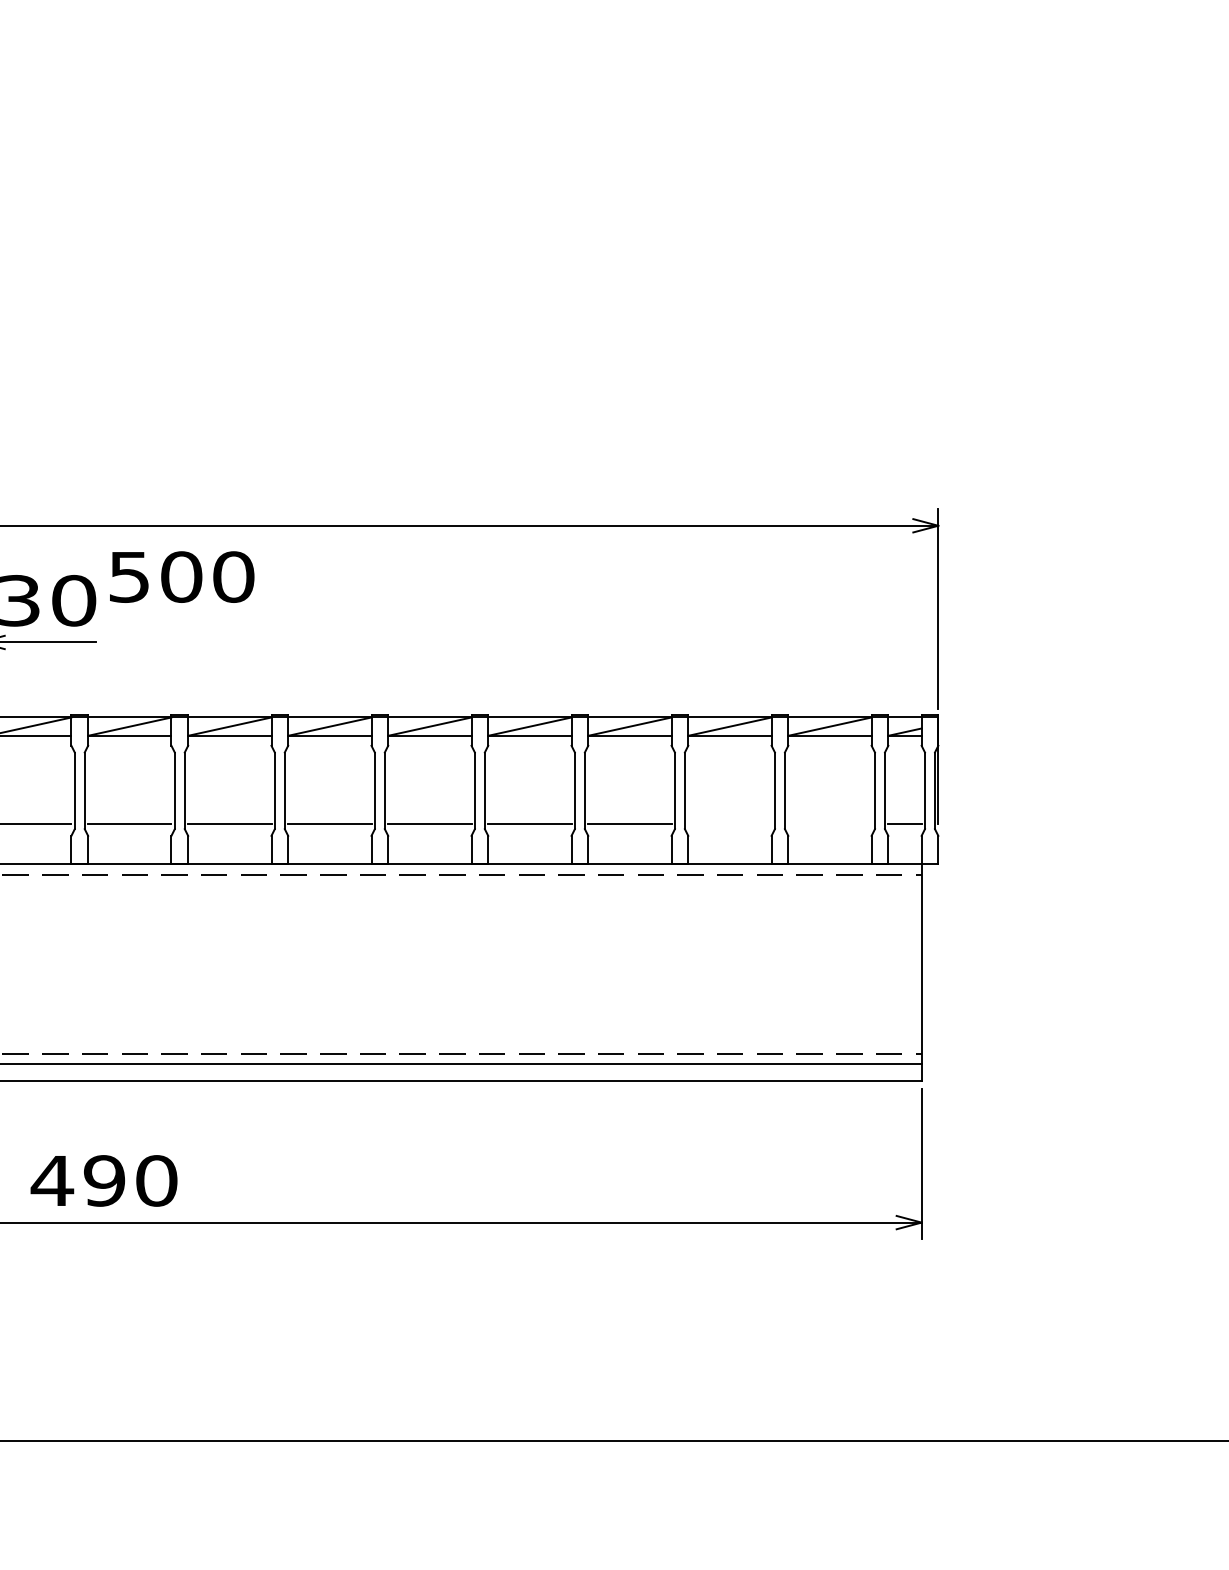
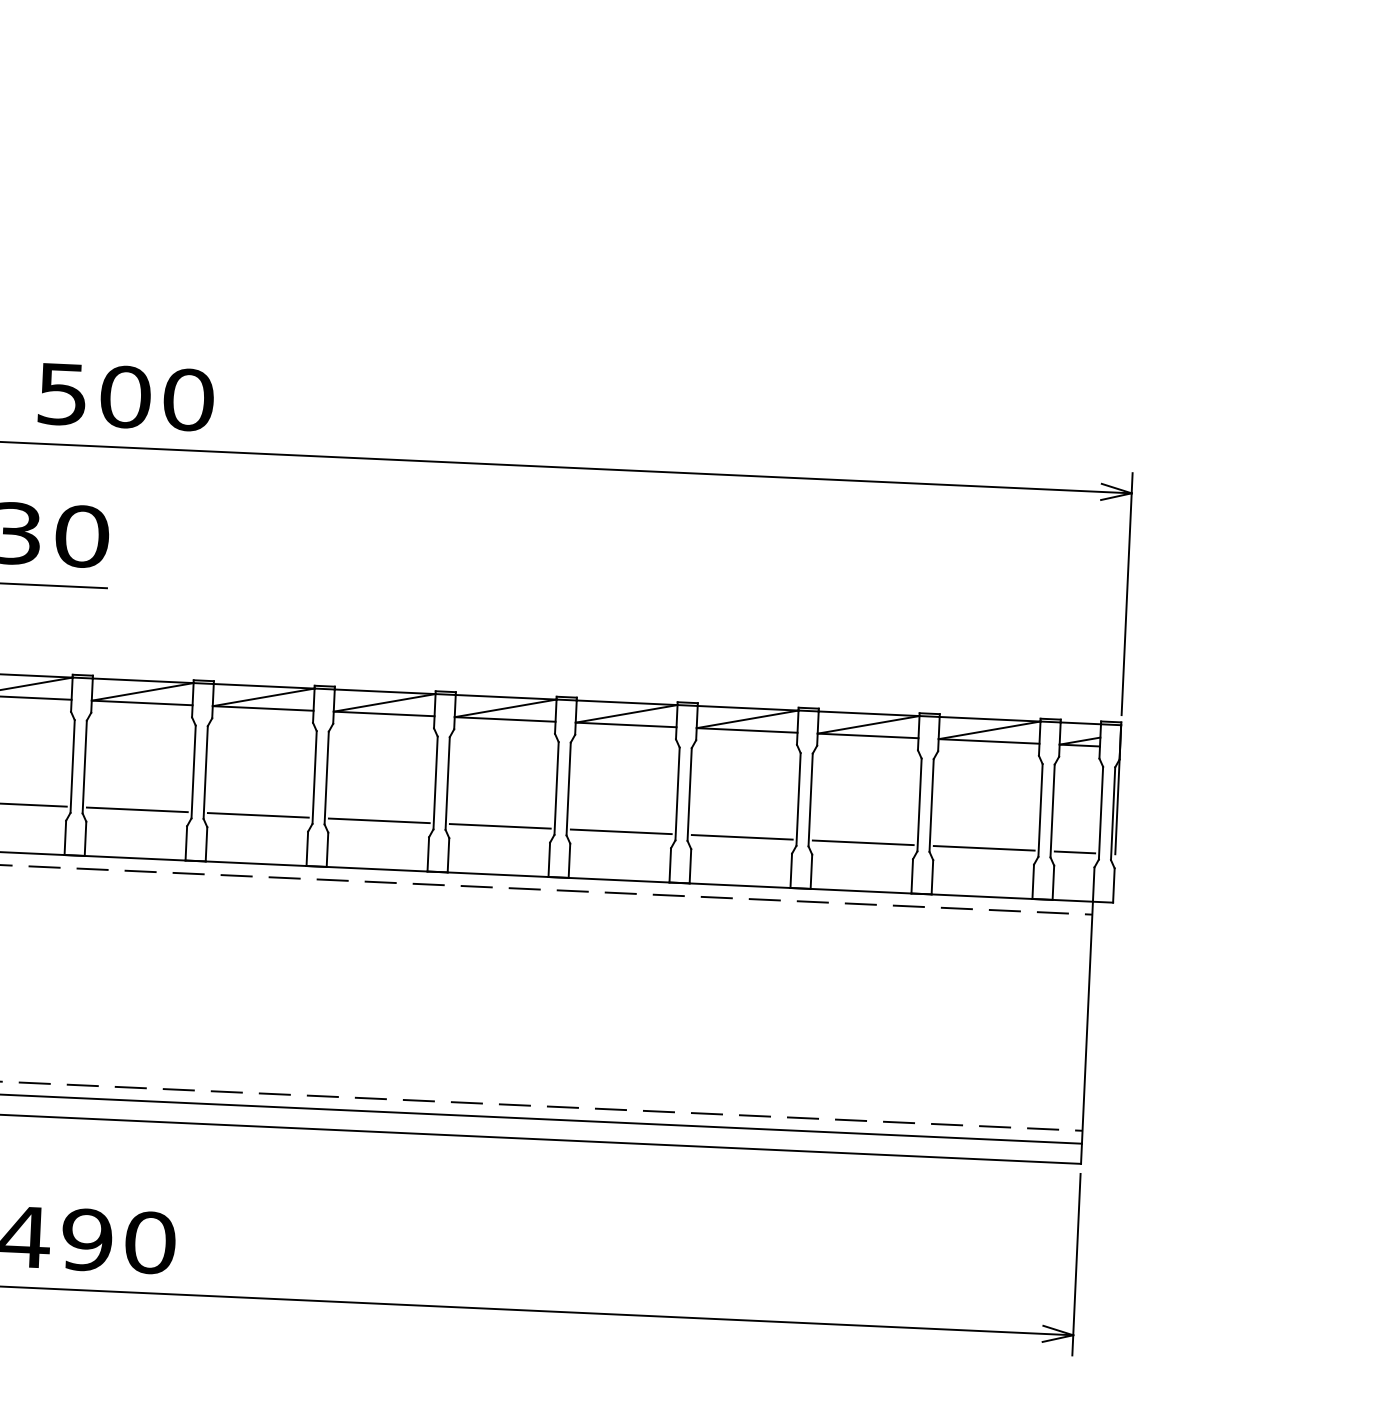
text: (182, 576) -> (126, 396), moved
line: (729, 824) -> (862, 843), added
line: (829, 824) -> (983, 848), added

